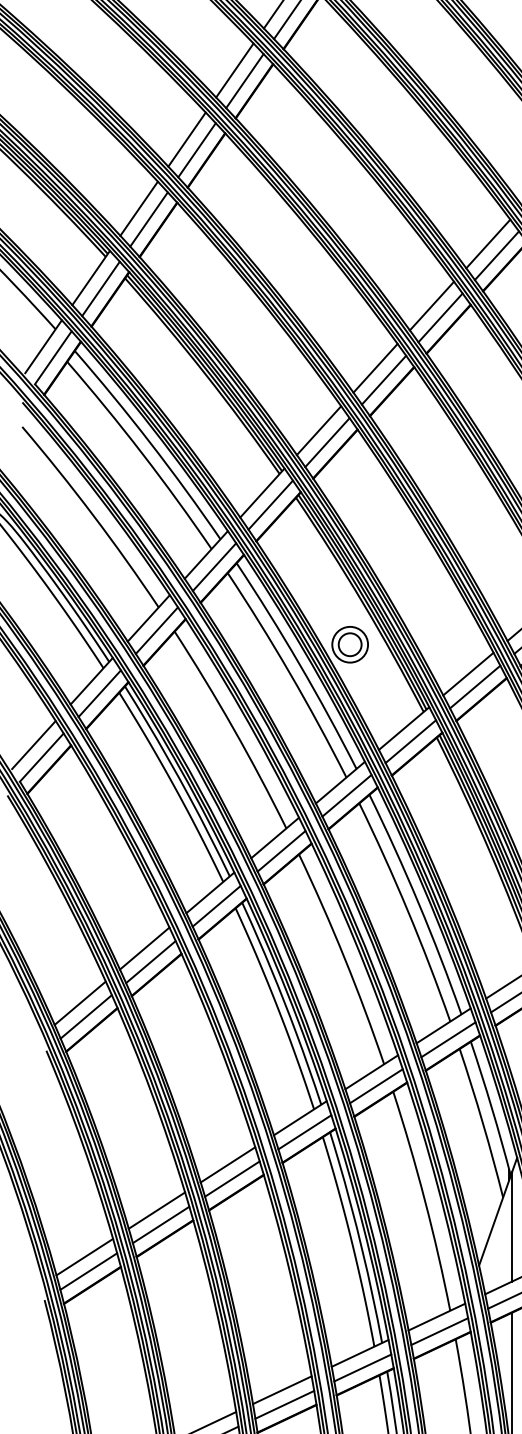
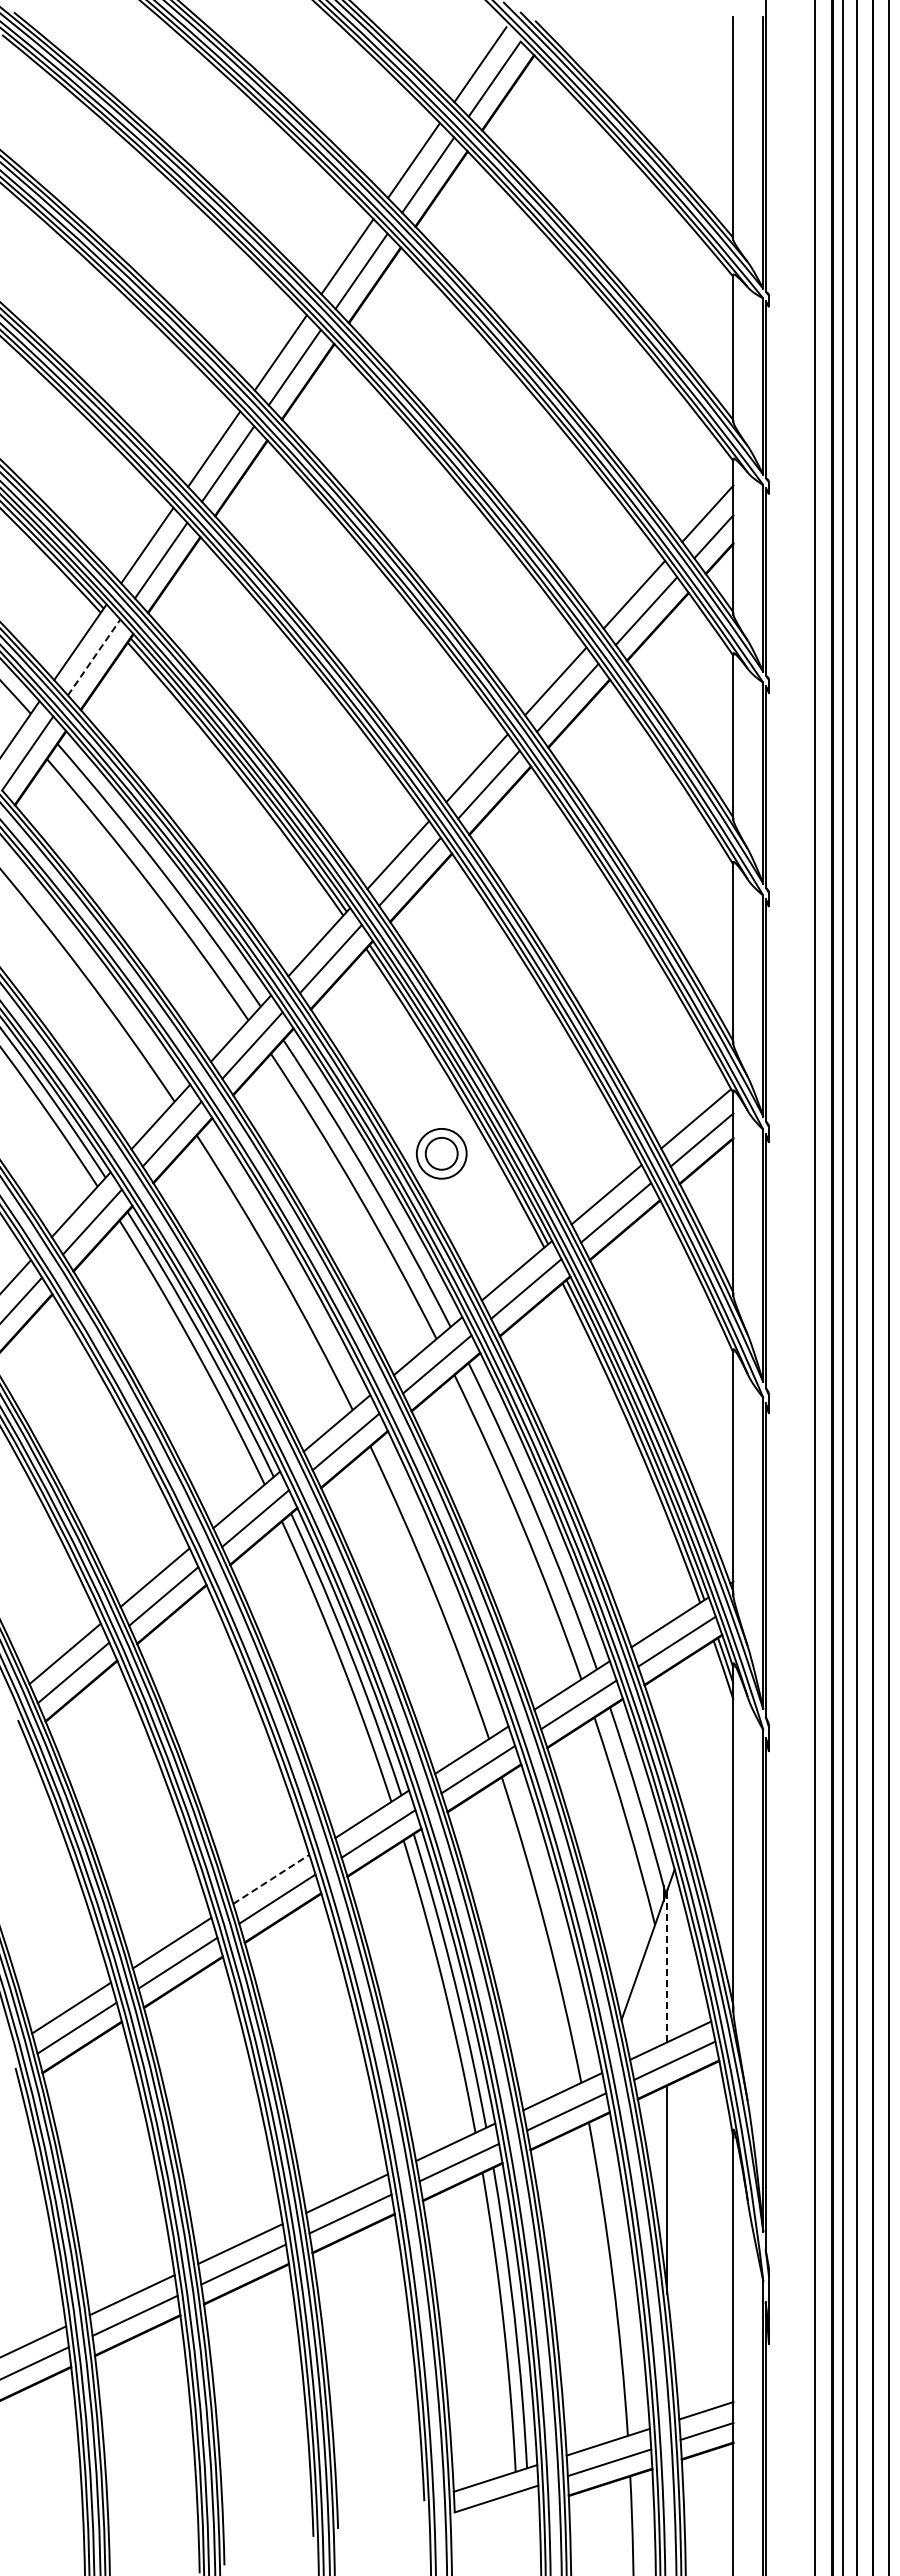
line: (101, 288) -> (94, 657), solid -> dashed
line: (228, 1164) -> (271, 1879), solid -> dashed
line: (512, 1226) -> (667, 1965), solid -> dashed

